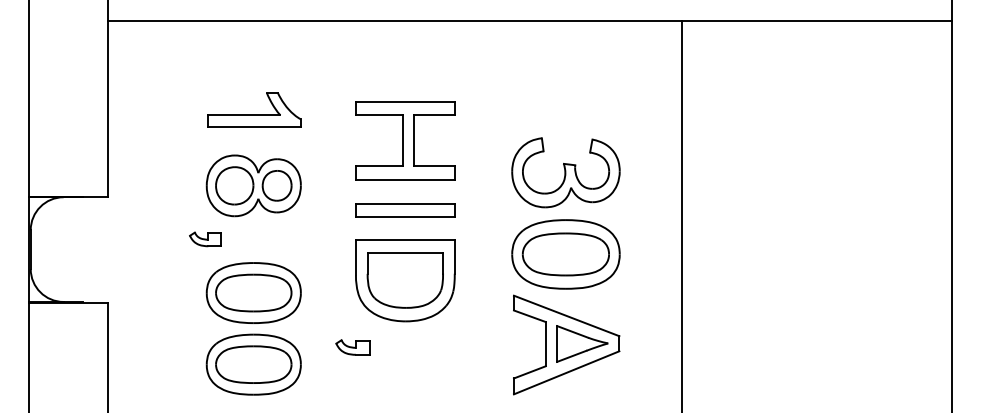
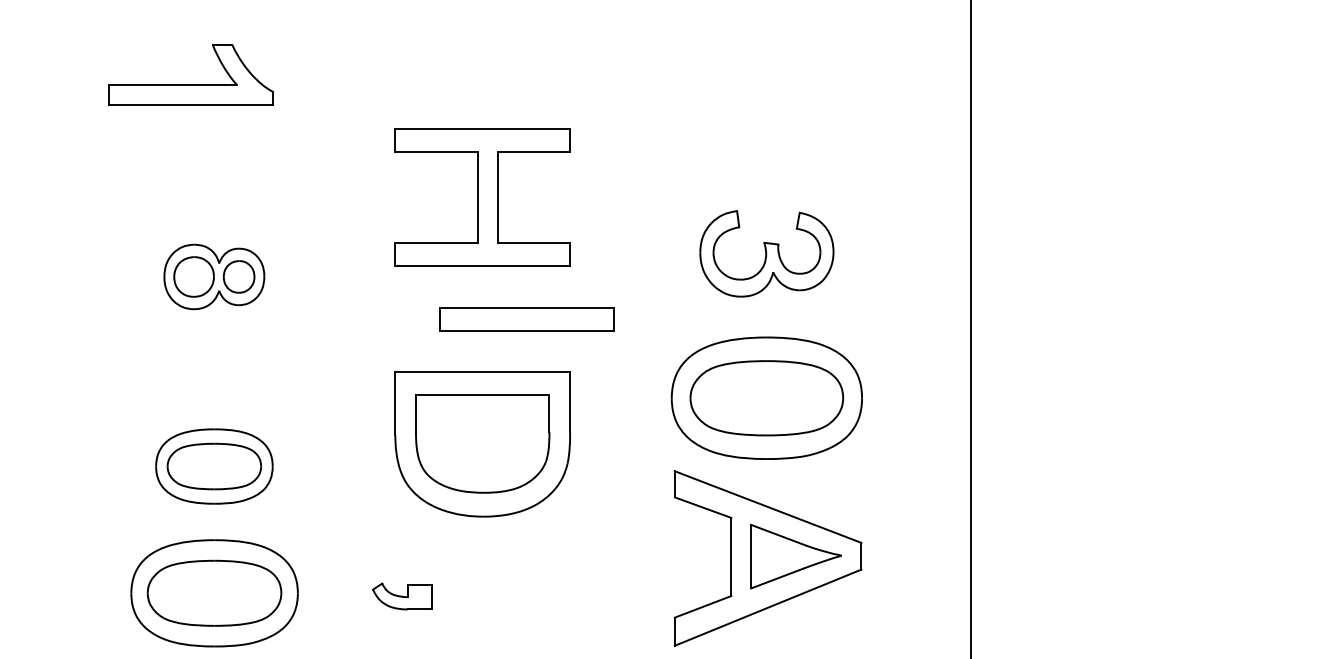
part: (254, 109) -> (191, 74), moved
part: (565, 172) -> (766, 253), size x0.7
part: (253, 185) -> (214, 276), size x0.6
part: (405, 210) -> (527, 320), moved
part: (205, 239) -> (129, 371), removed
part: (253, 292) -> (214, 465), size x0.7
part: (352, 347) -> (401, 596), moved

